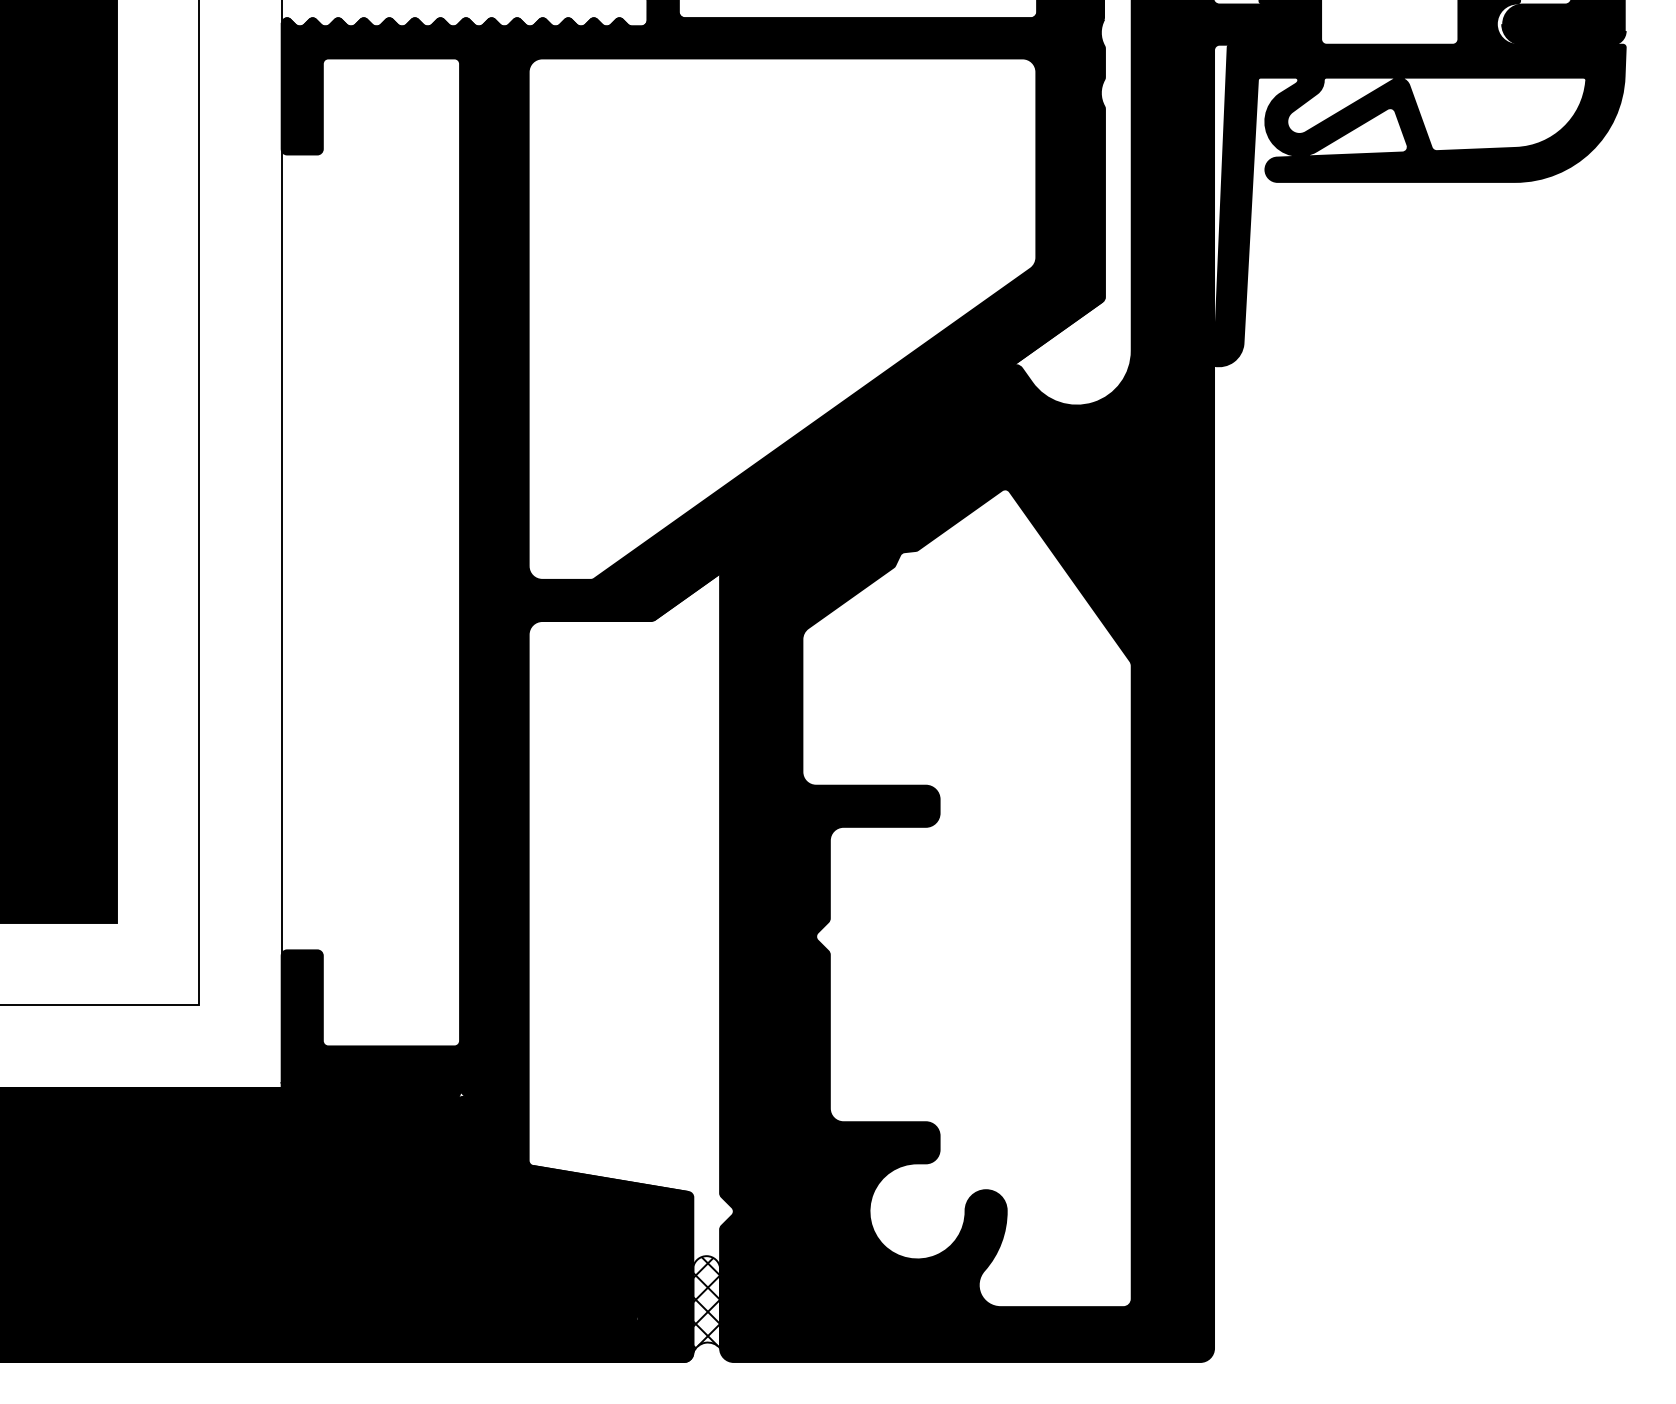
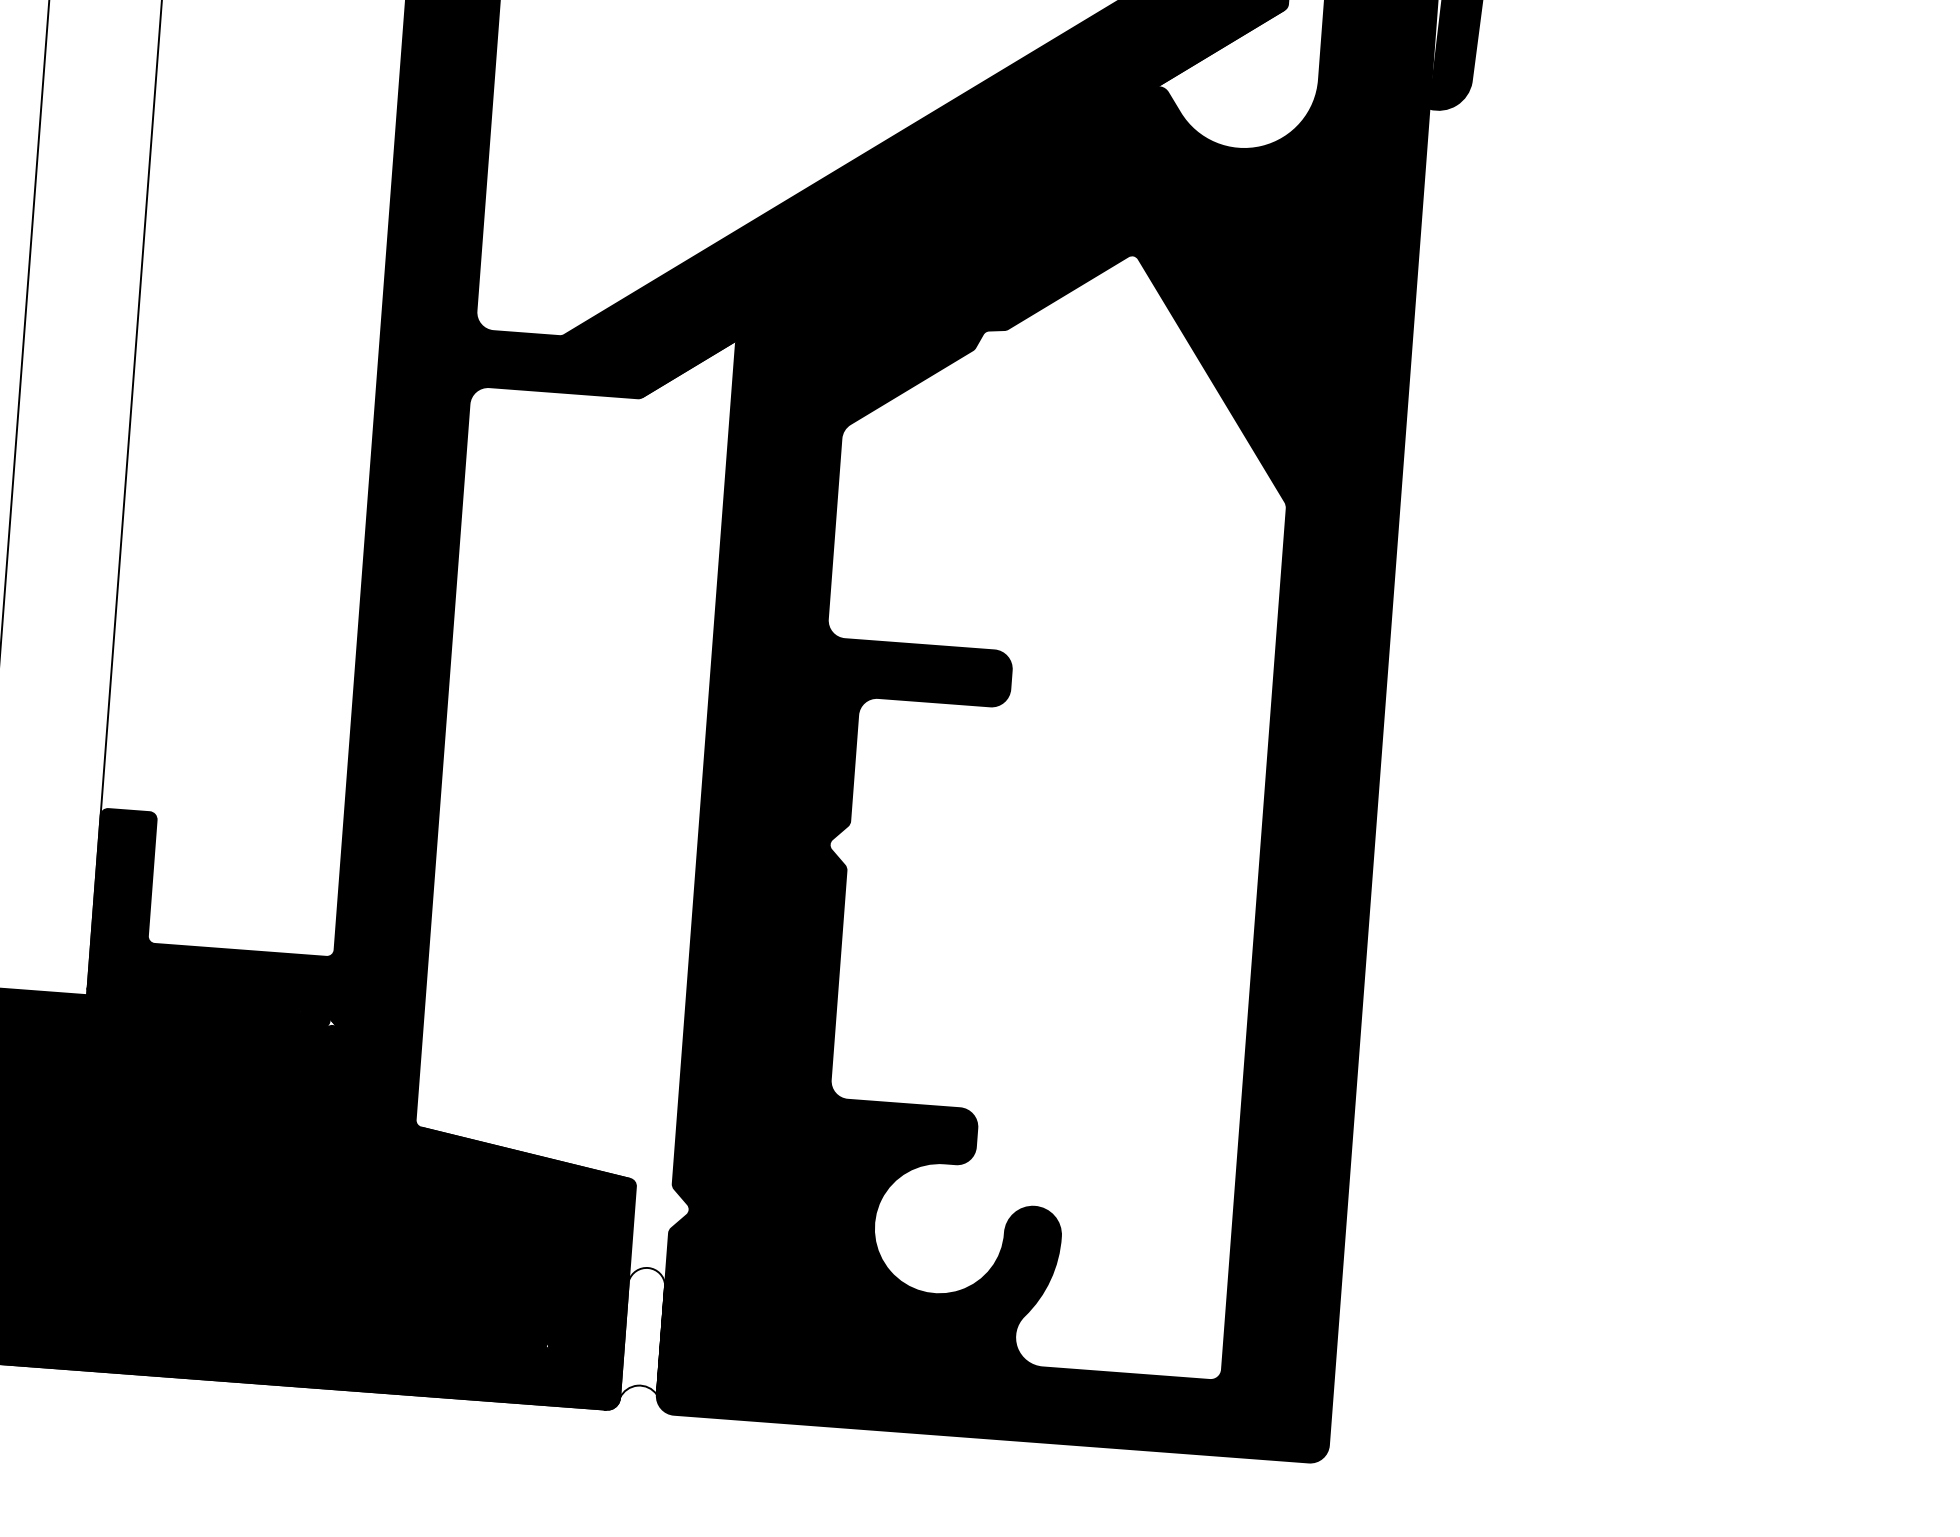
hatch: (706, 1303) -> (642, 1332), removed

